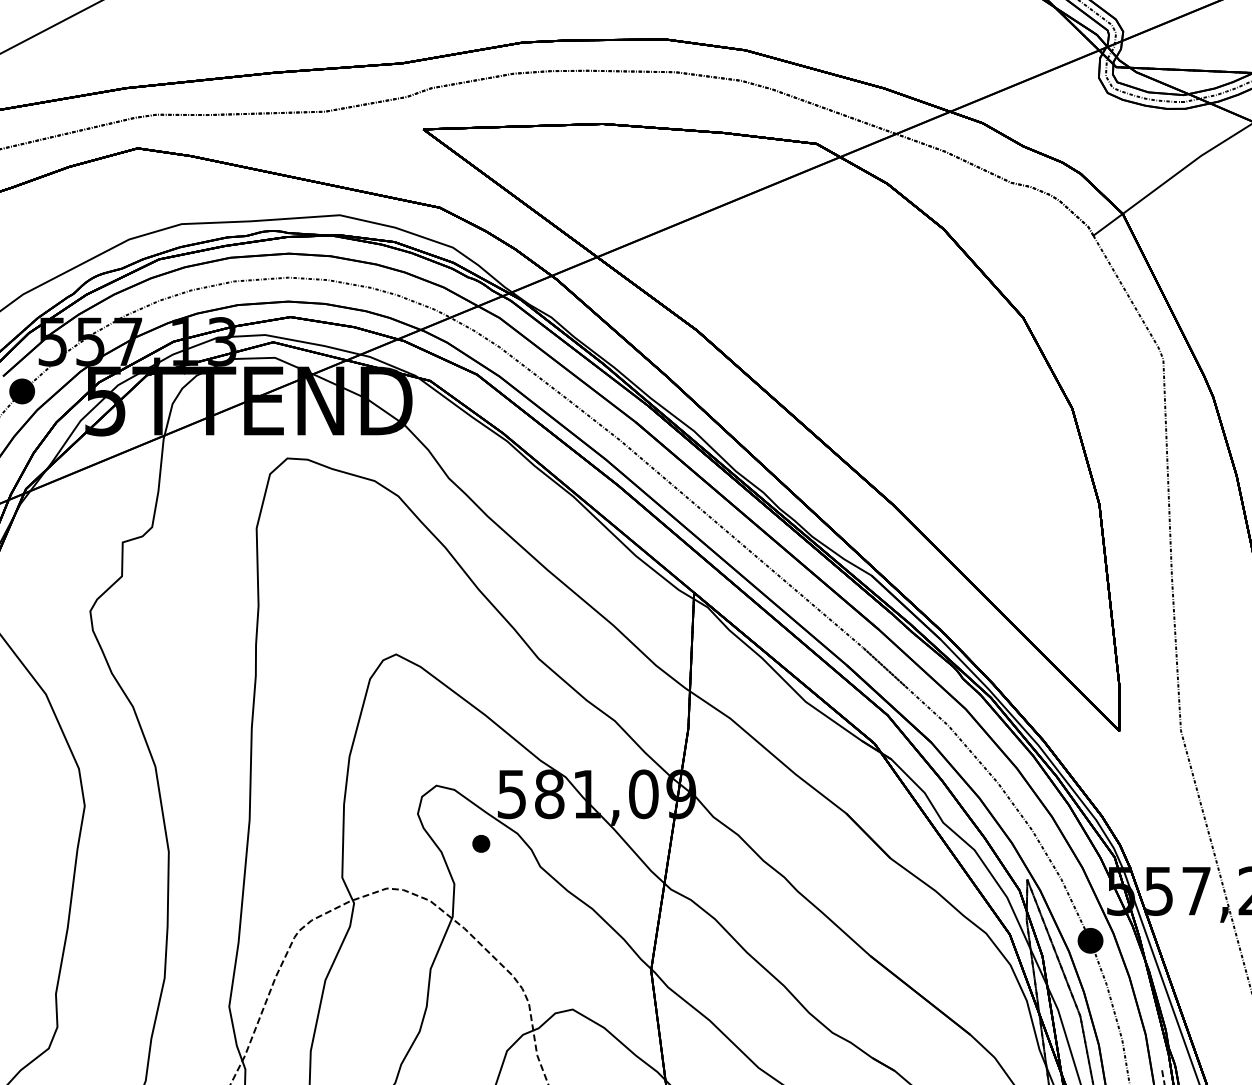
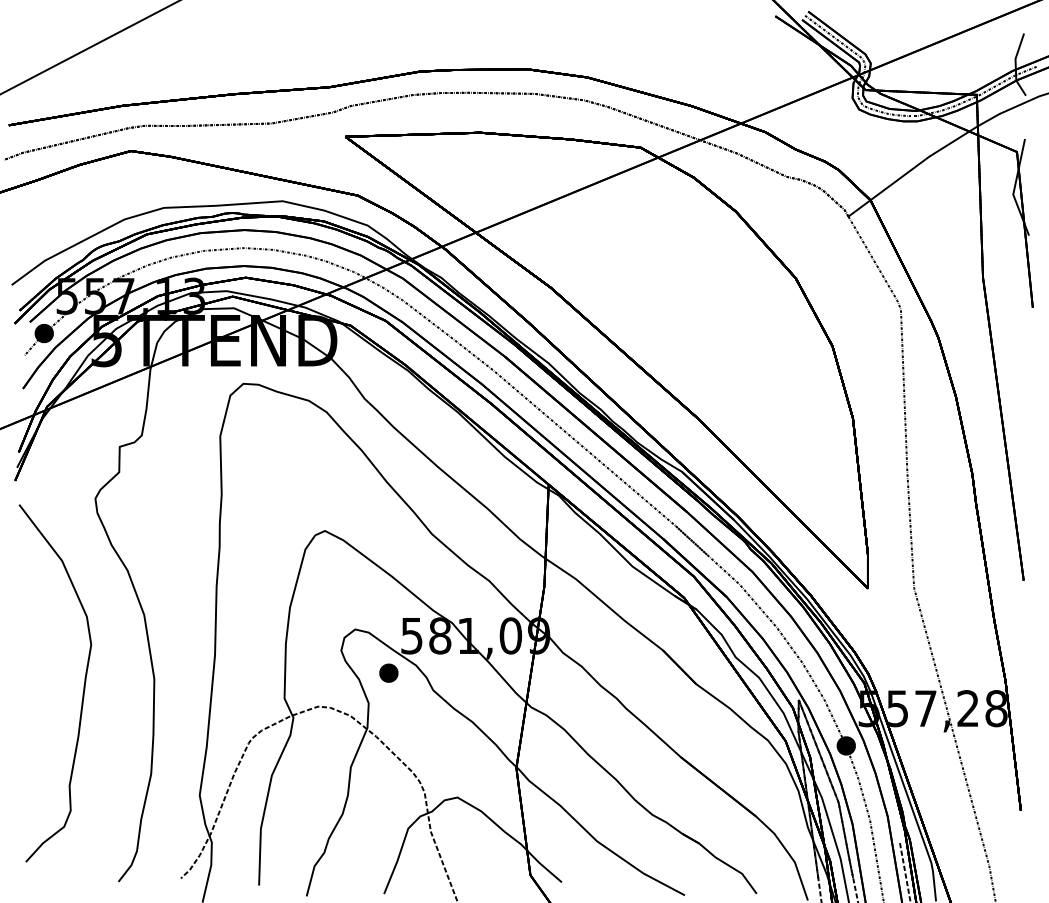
part: (480, 843) -> (388, 672), size x1.43

